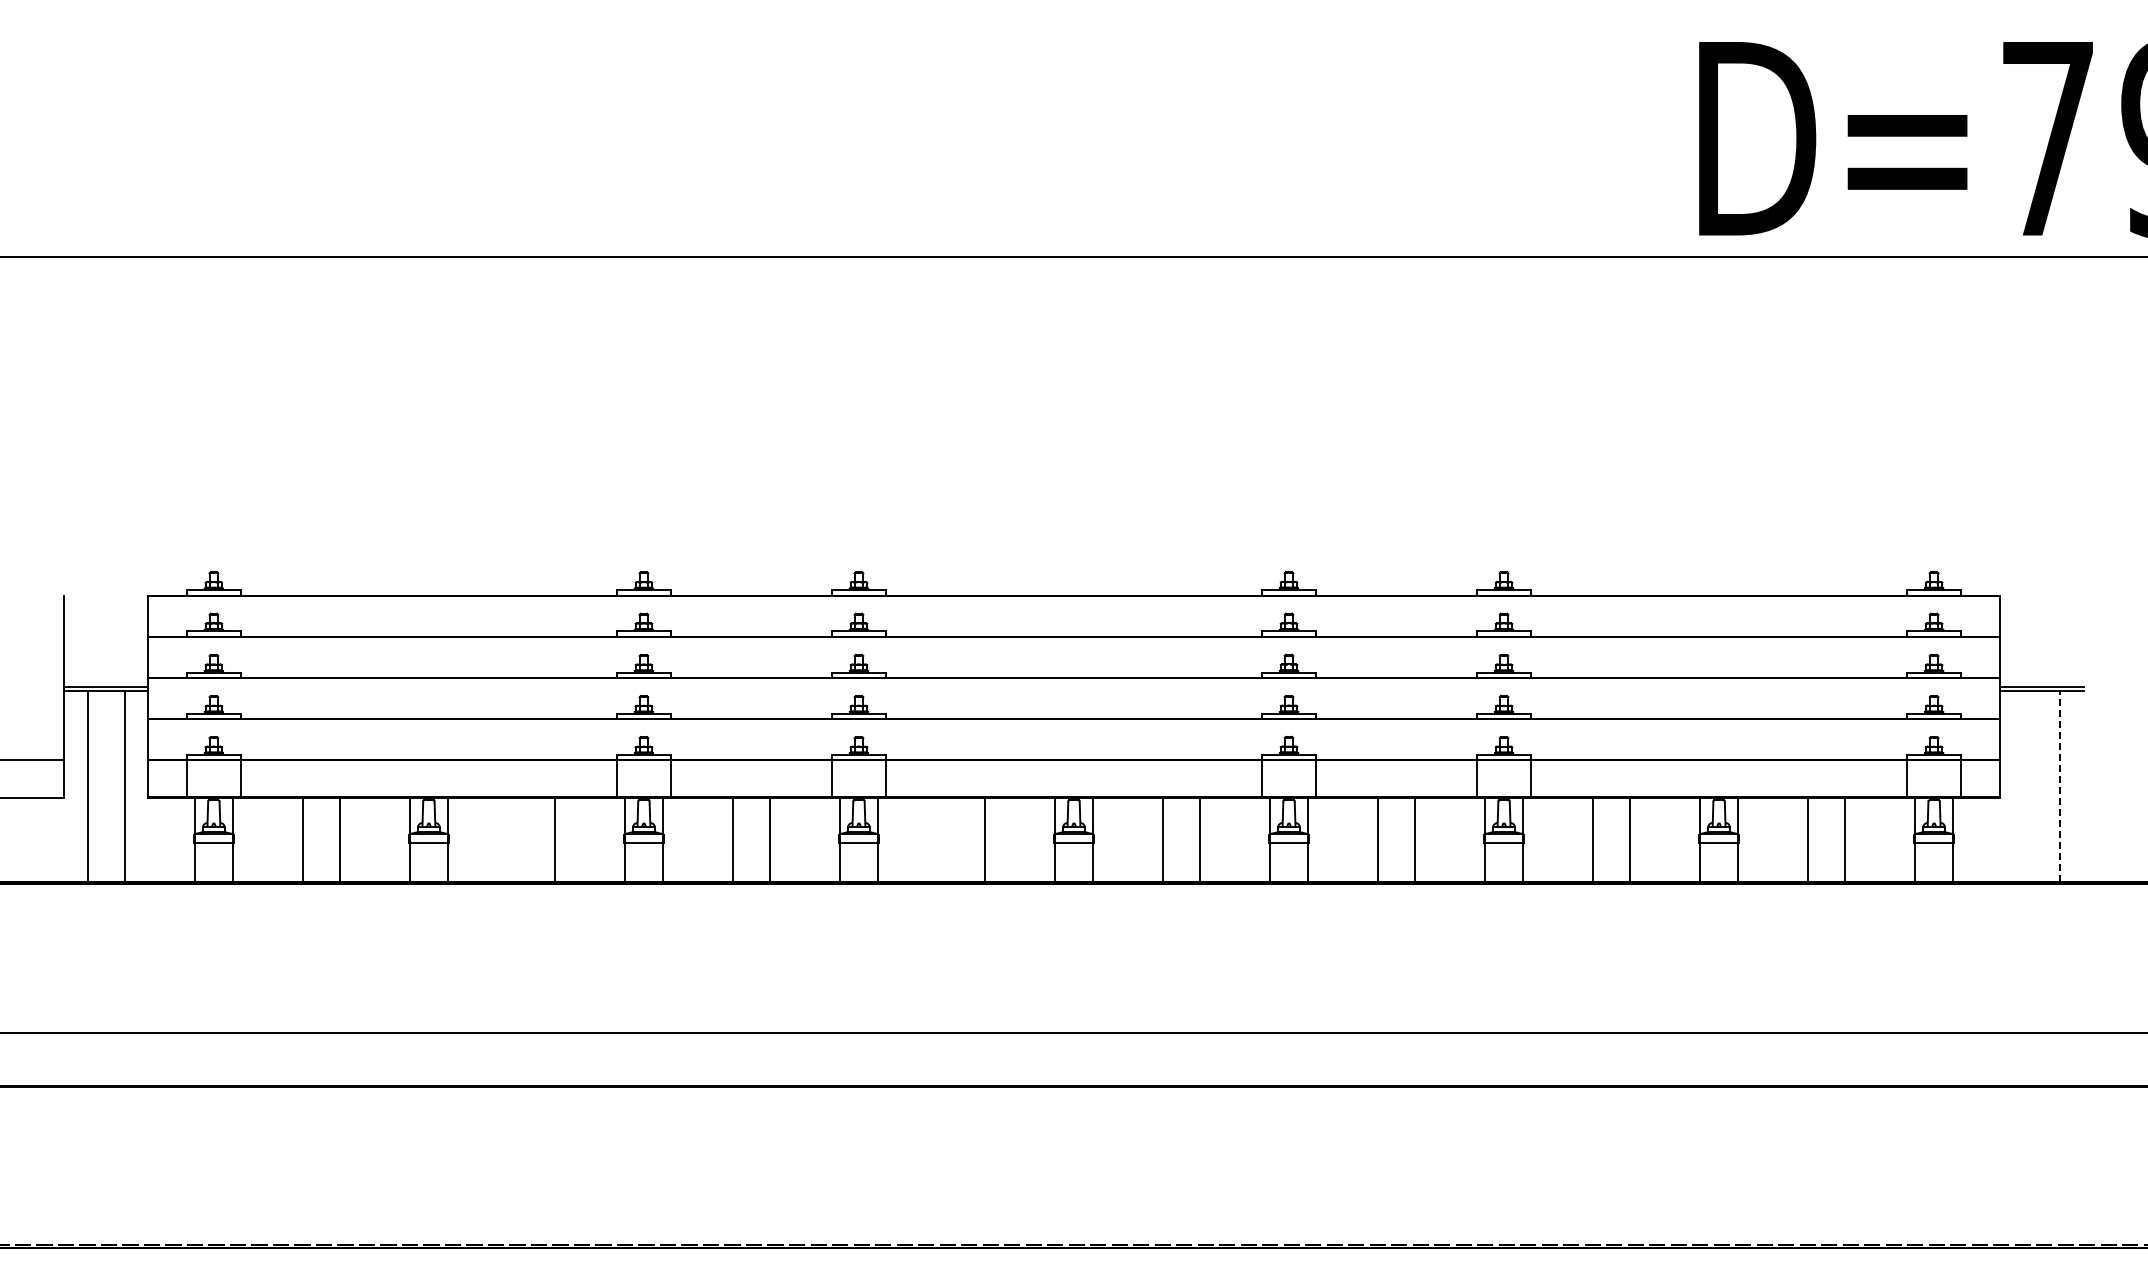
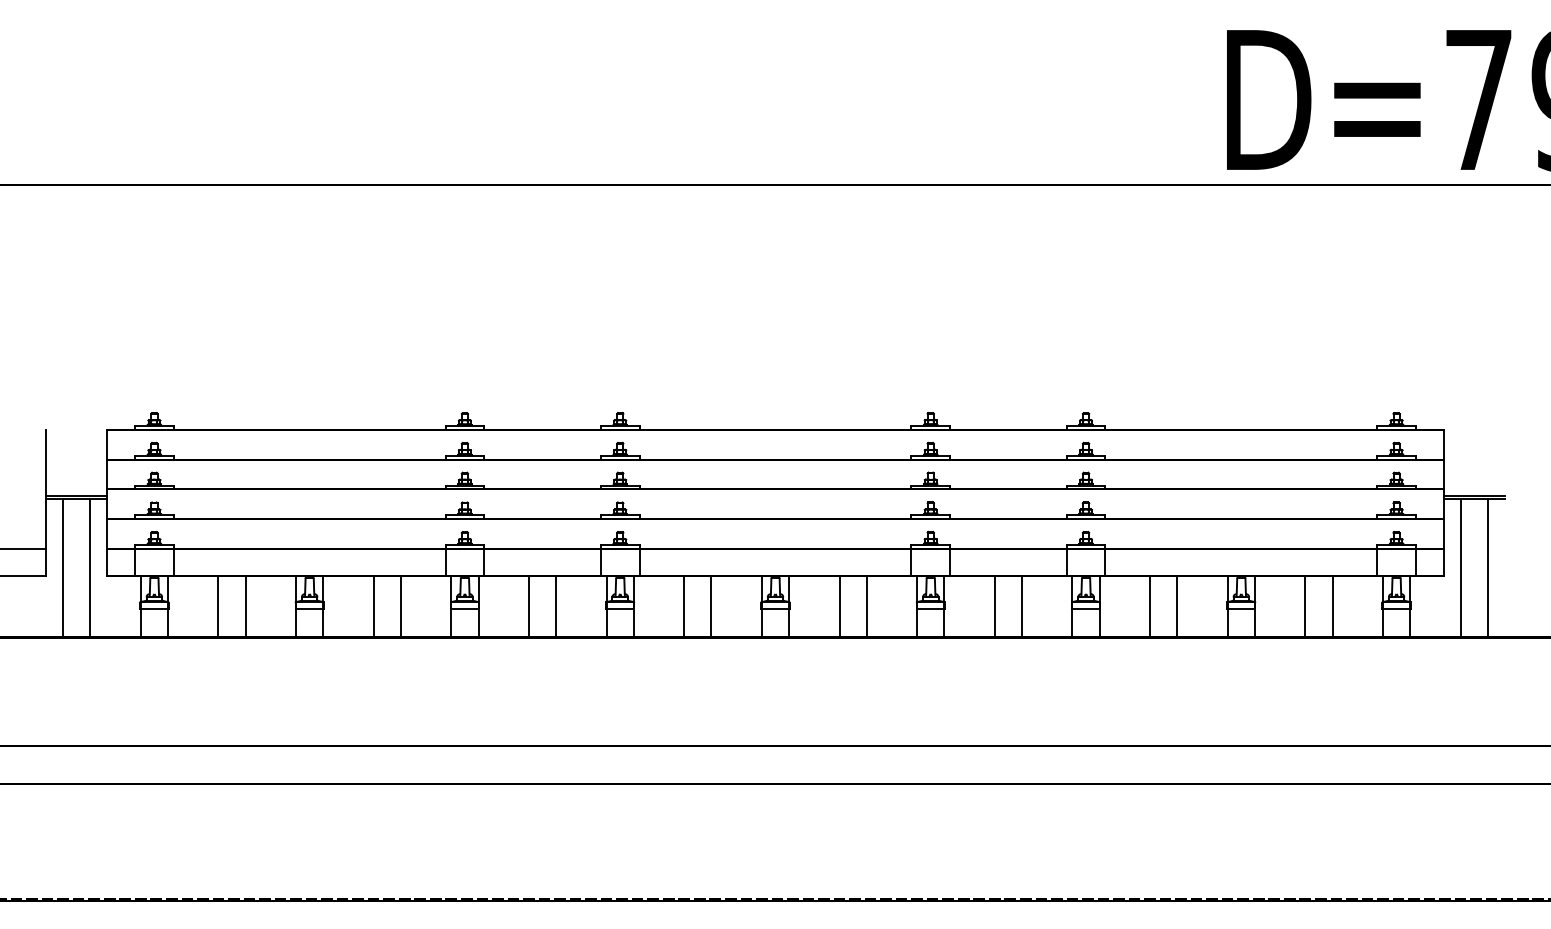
line: (2022, 786) -> (1460, 567), added
line: (2060, 786) -> (1487, 567), dashed -> solid
line: (517, 839) -> (373, 606), added
line: (947, 839) -> (684, 606), added

